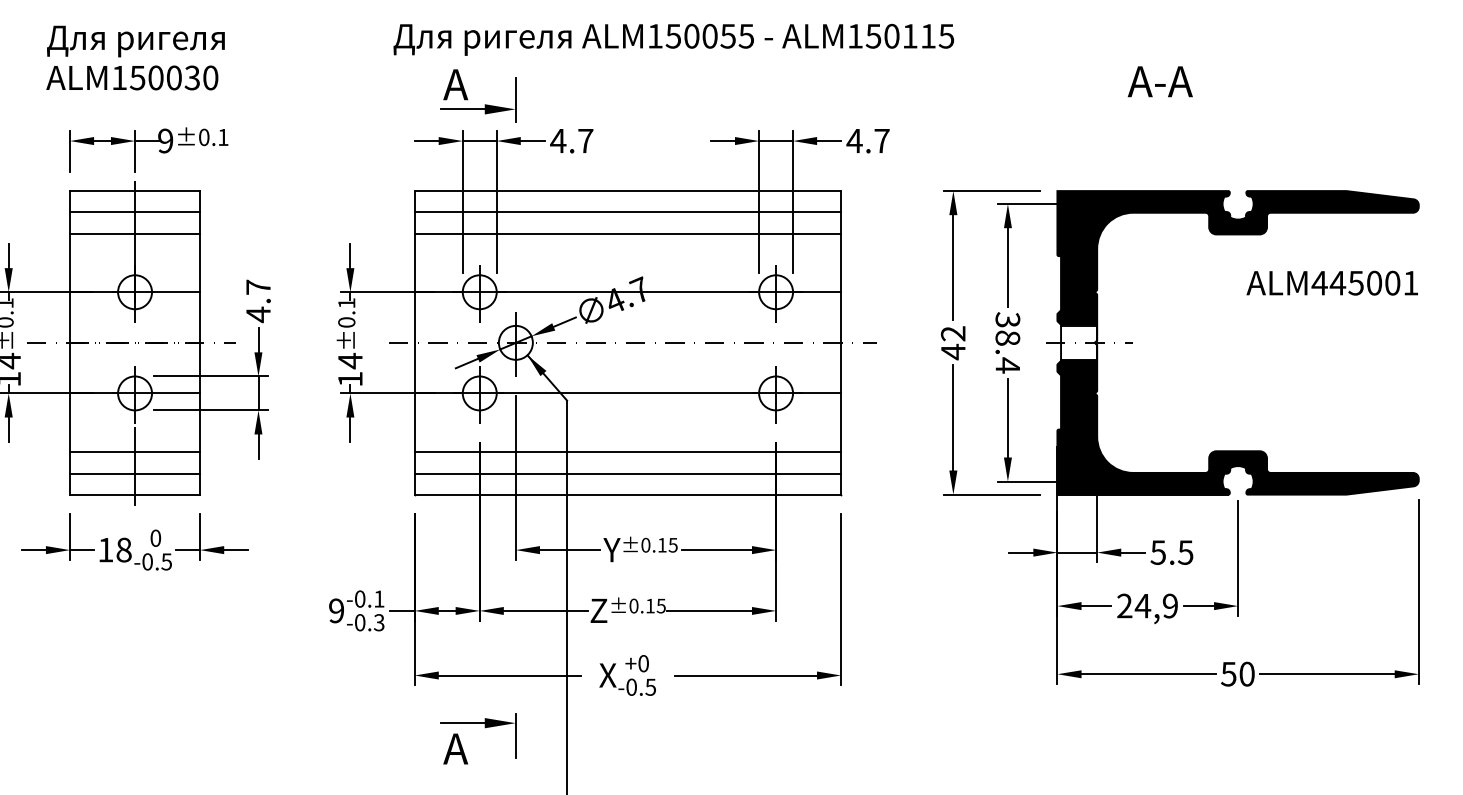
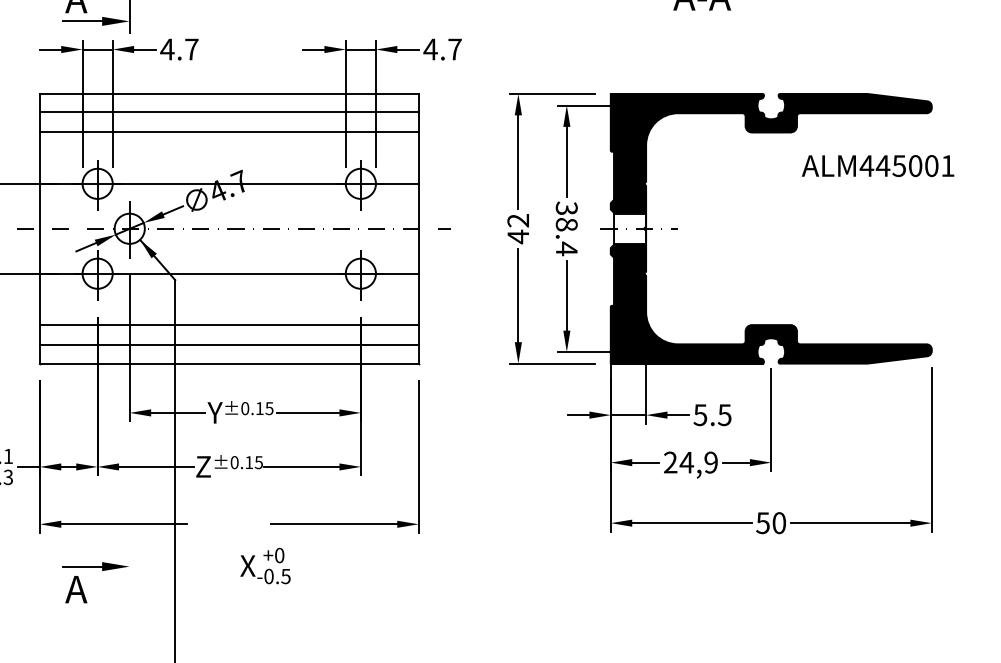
text: (1331, 282) -> (877, 165), moved
text: (627, 675) -> (265, 566), moved
line: (515, 736) -> (129, 578), removed

